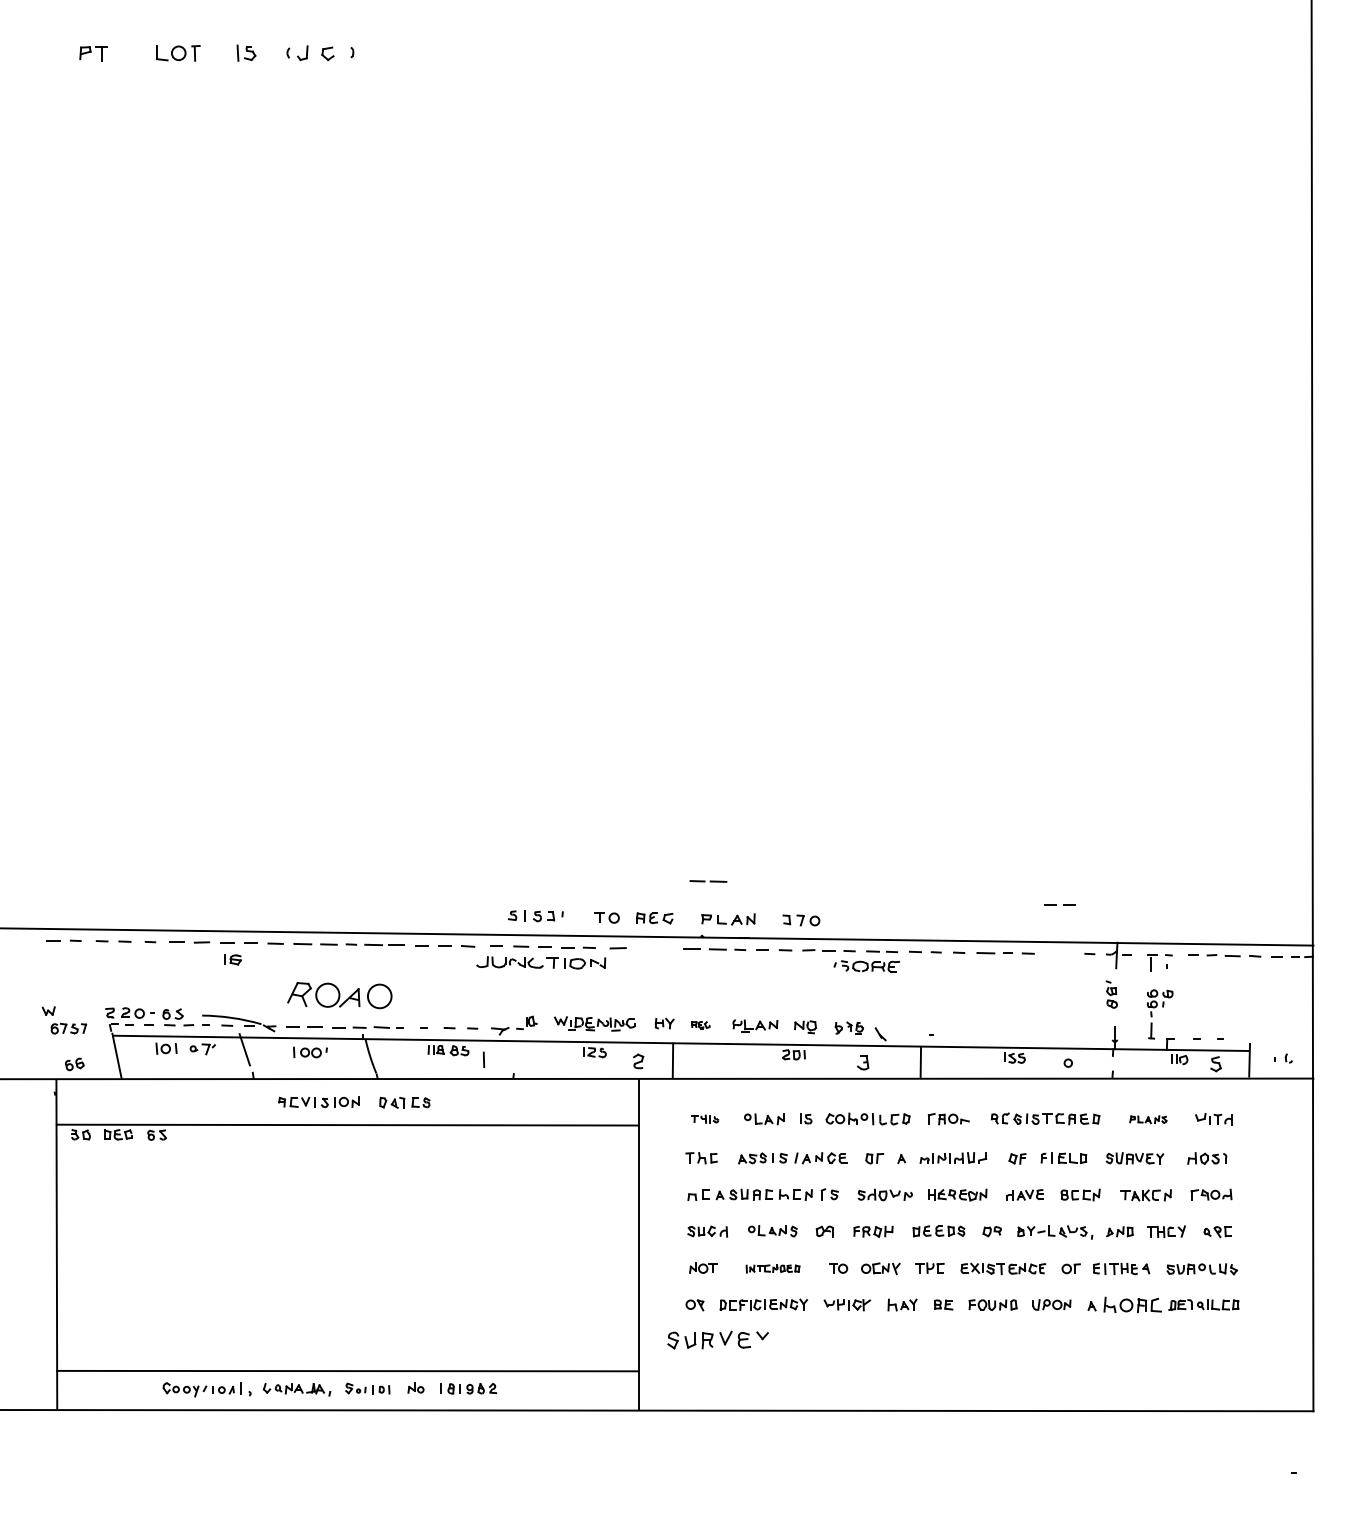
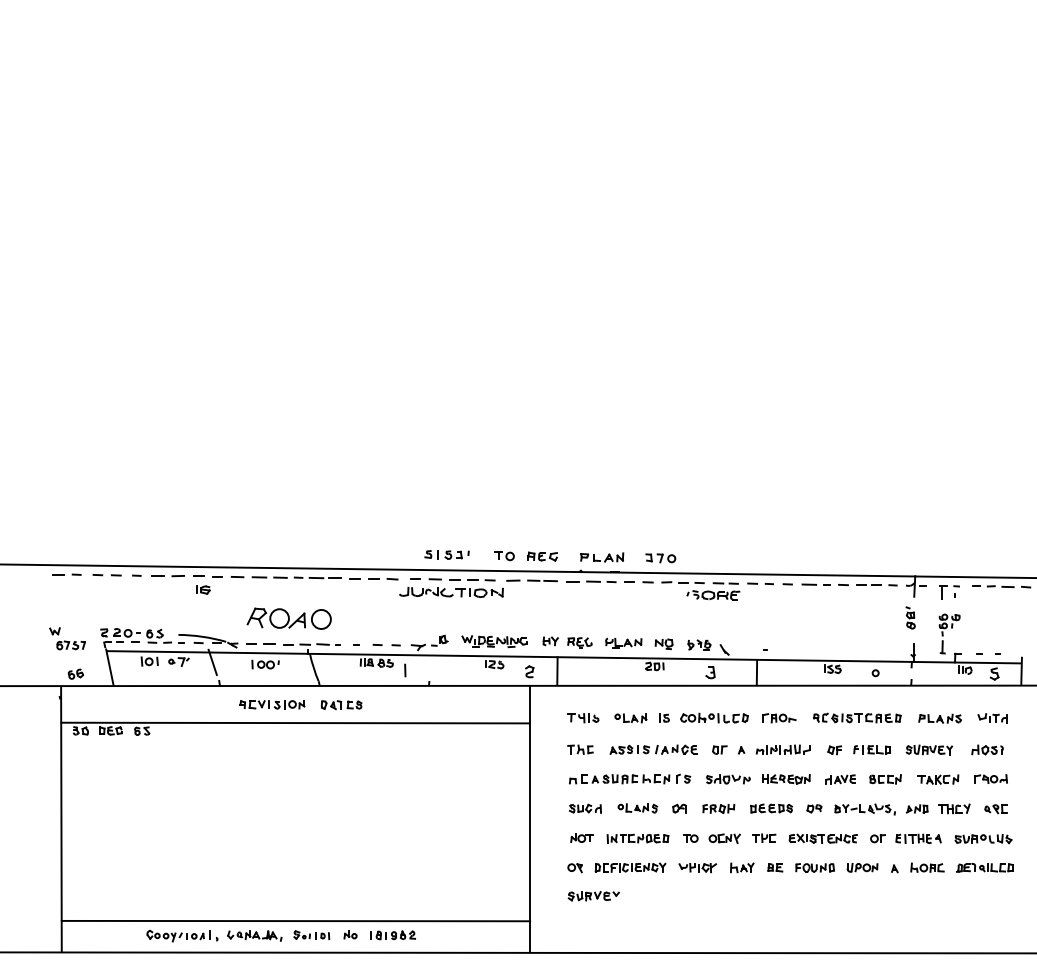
line: (709, 881) -> (543, 580), moved
line: (1056, 904) -> (866, 584), moved
part: (700, 1025) -> (579, 642), size x1.67
part: (704, 1119) -> (582, 718), size x1.43
part: (1148, 1119) -> (940, 718), size x1.43
part: (772, 1268) -> (637, 838), size x1.43
part: (1132, 1304) -> (927, 867), size x0.71
part: (718, 1340) -> (594, 896), size x0.62

